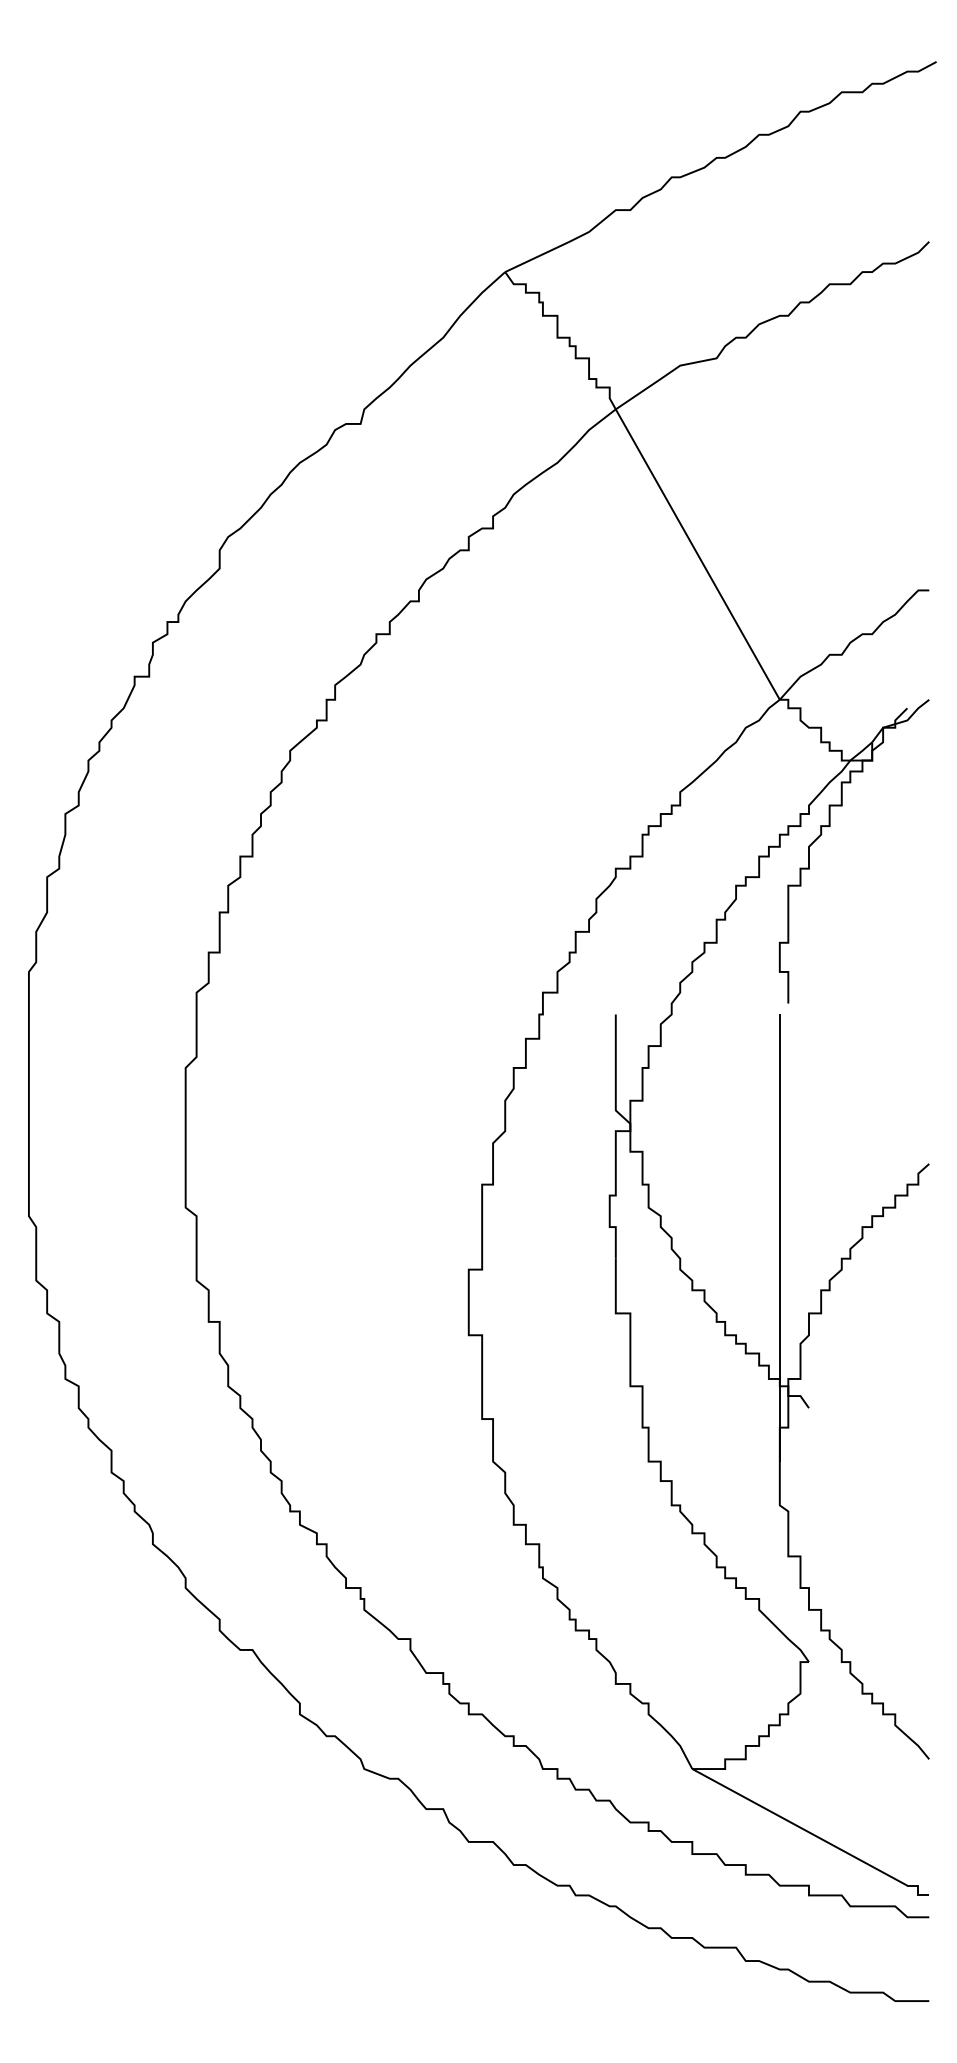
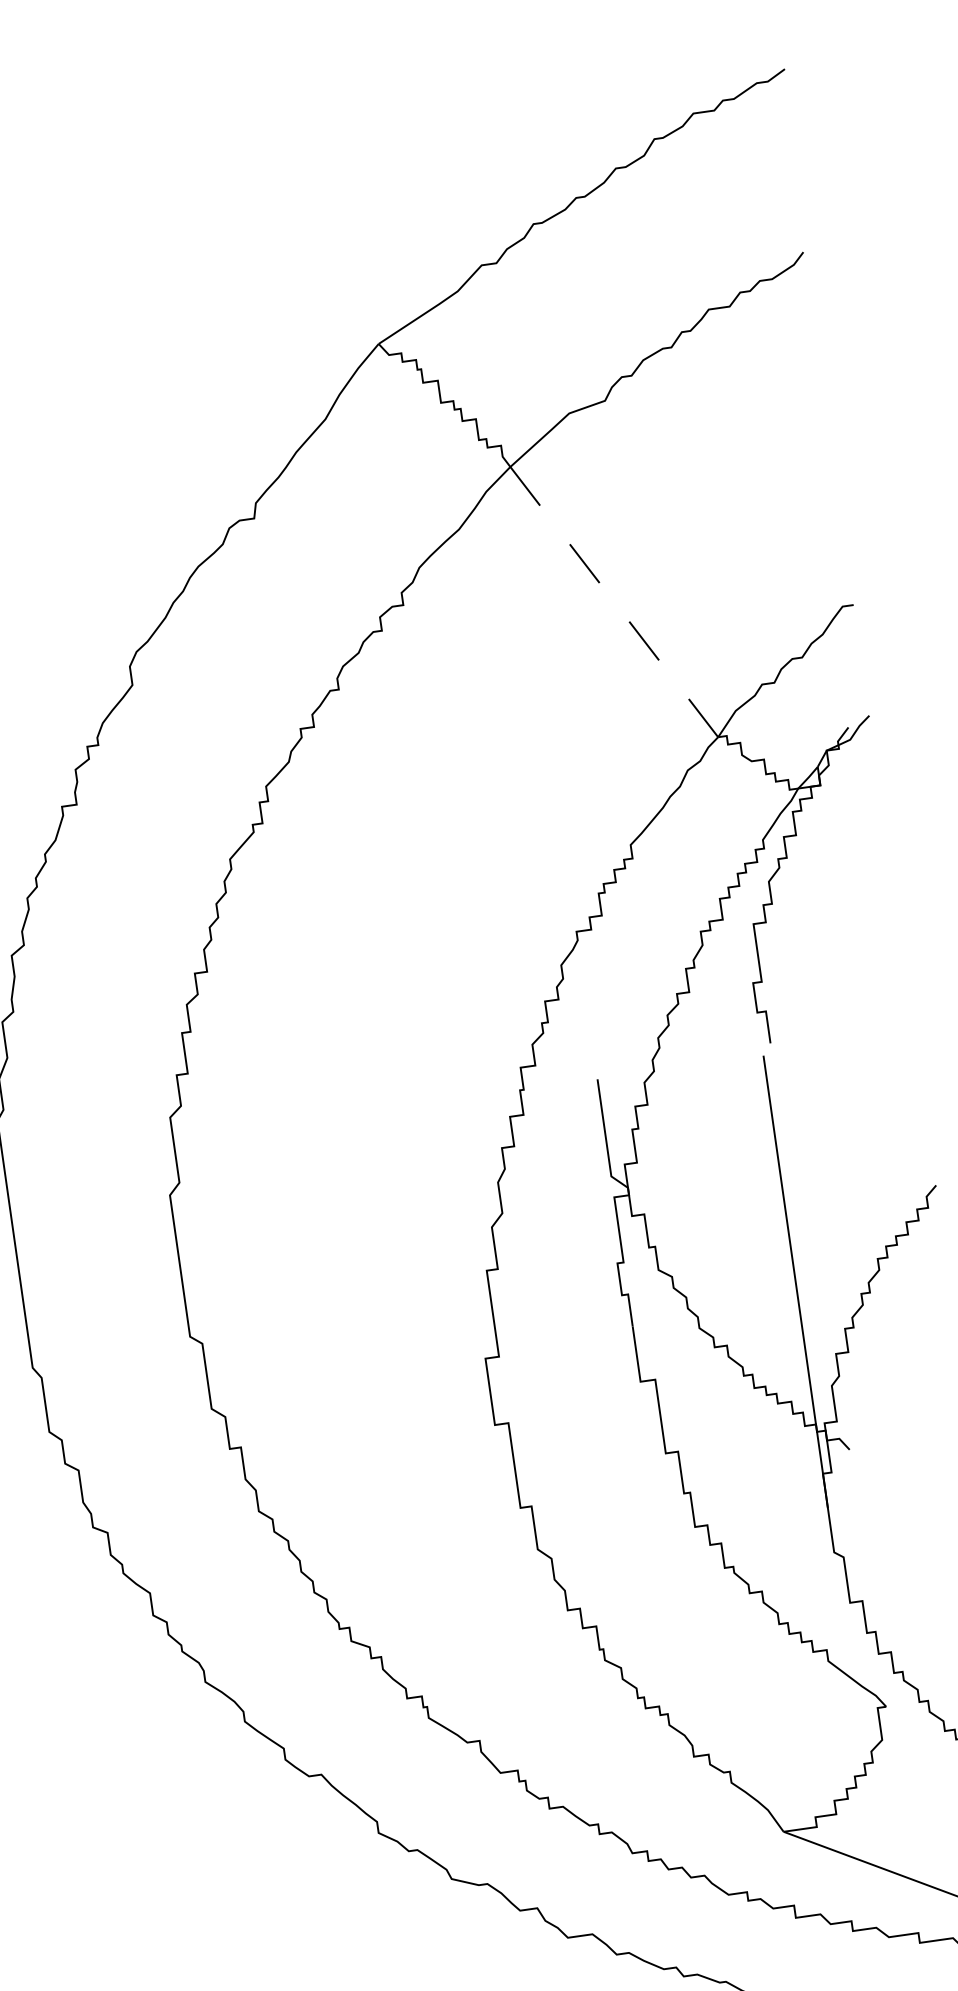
line: (697, 554) -> (613, 602), solid -> dashed

